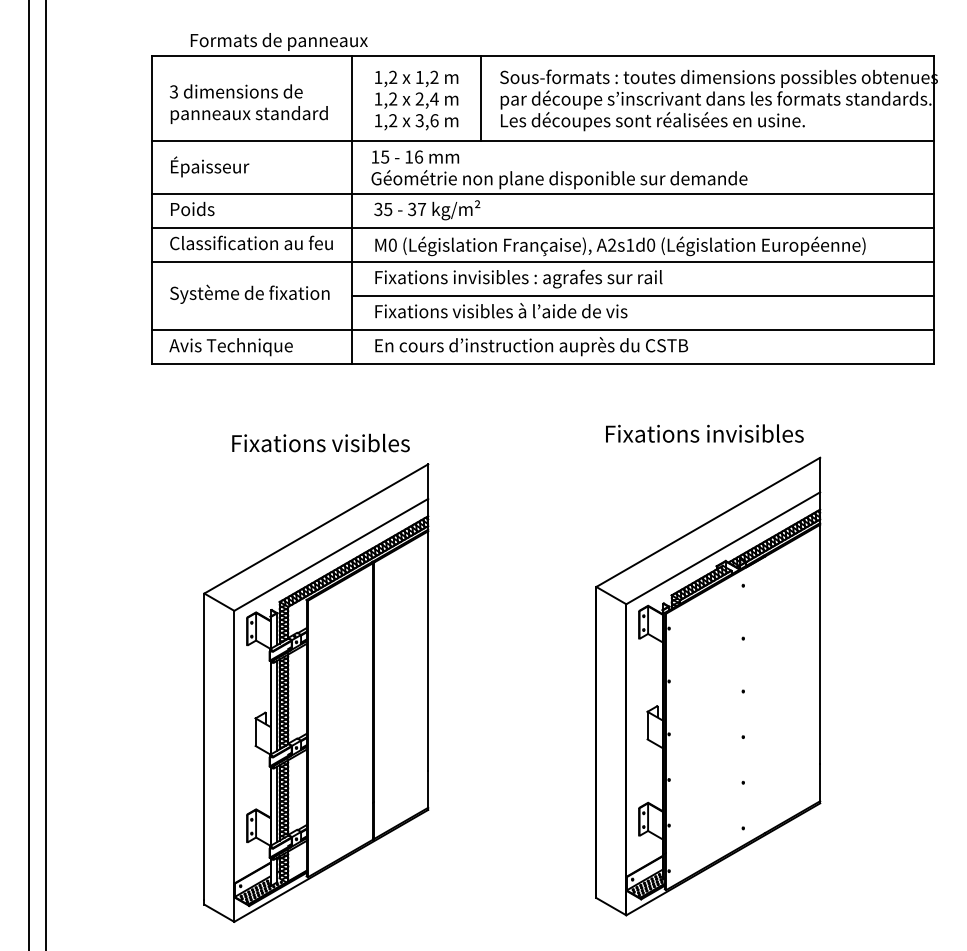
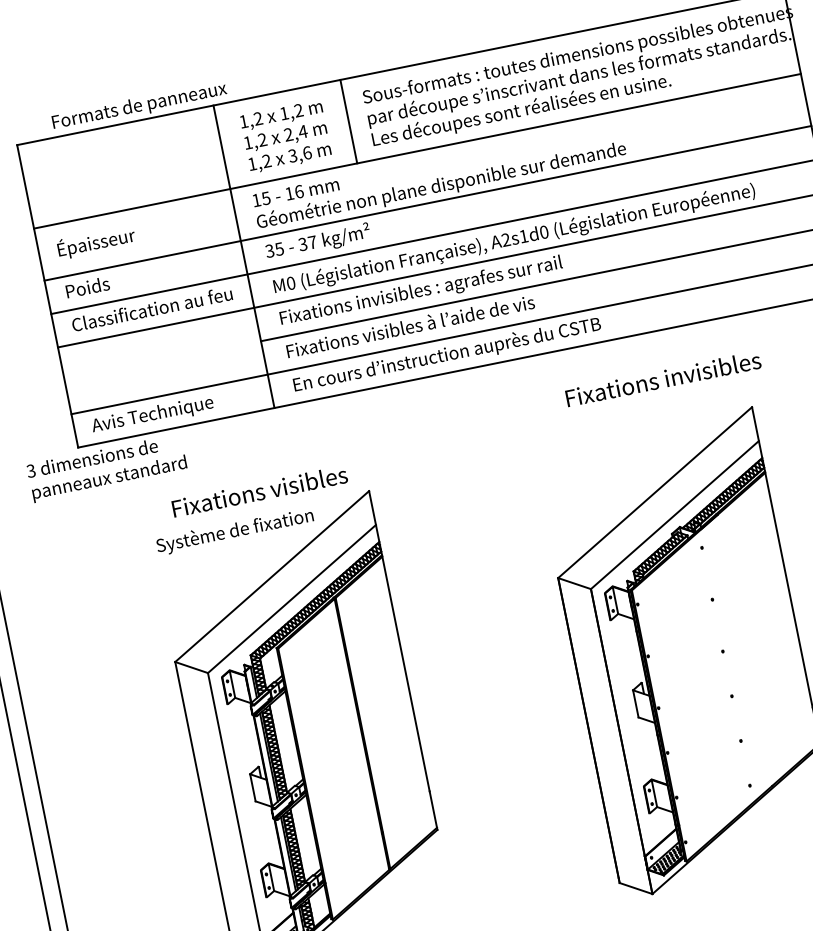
text: (248, 103) -> (106, 467), moved
text: (249, 293) -> (234, 530), moved
text: (704, 433) -> (663, 378), moved

